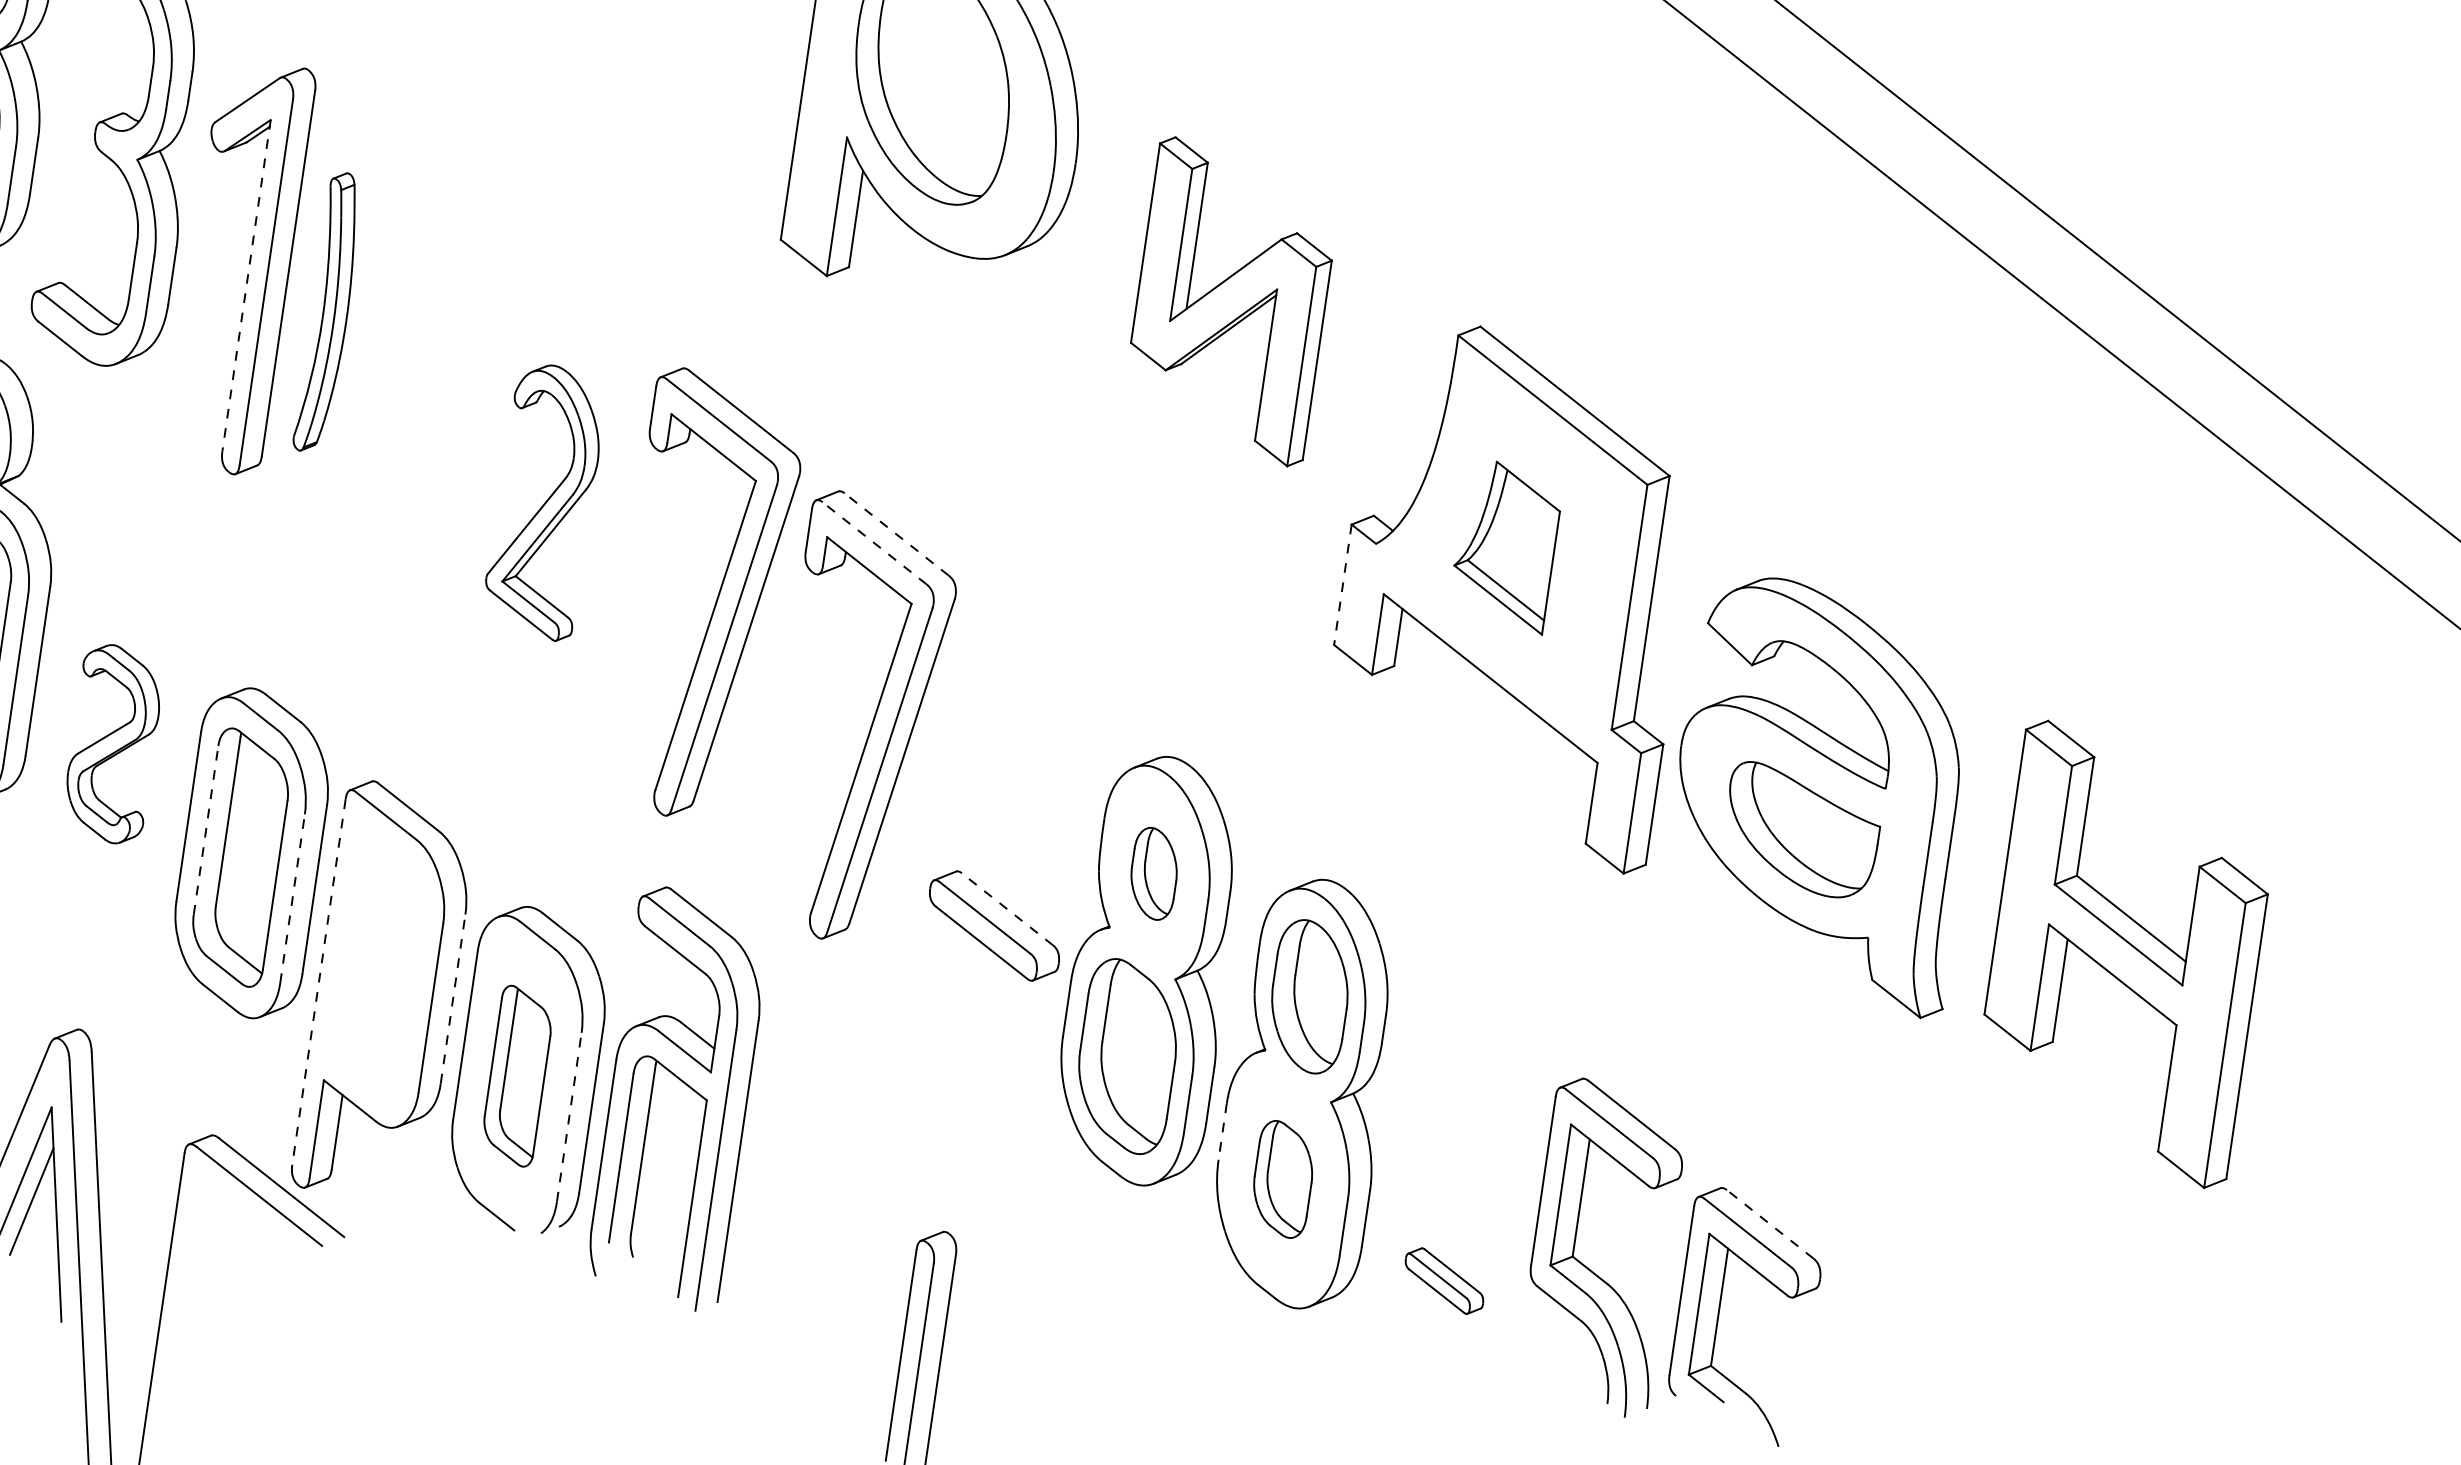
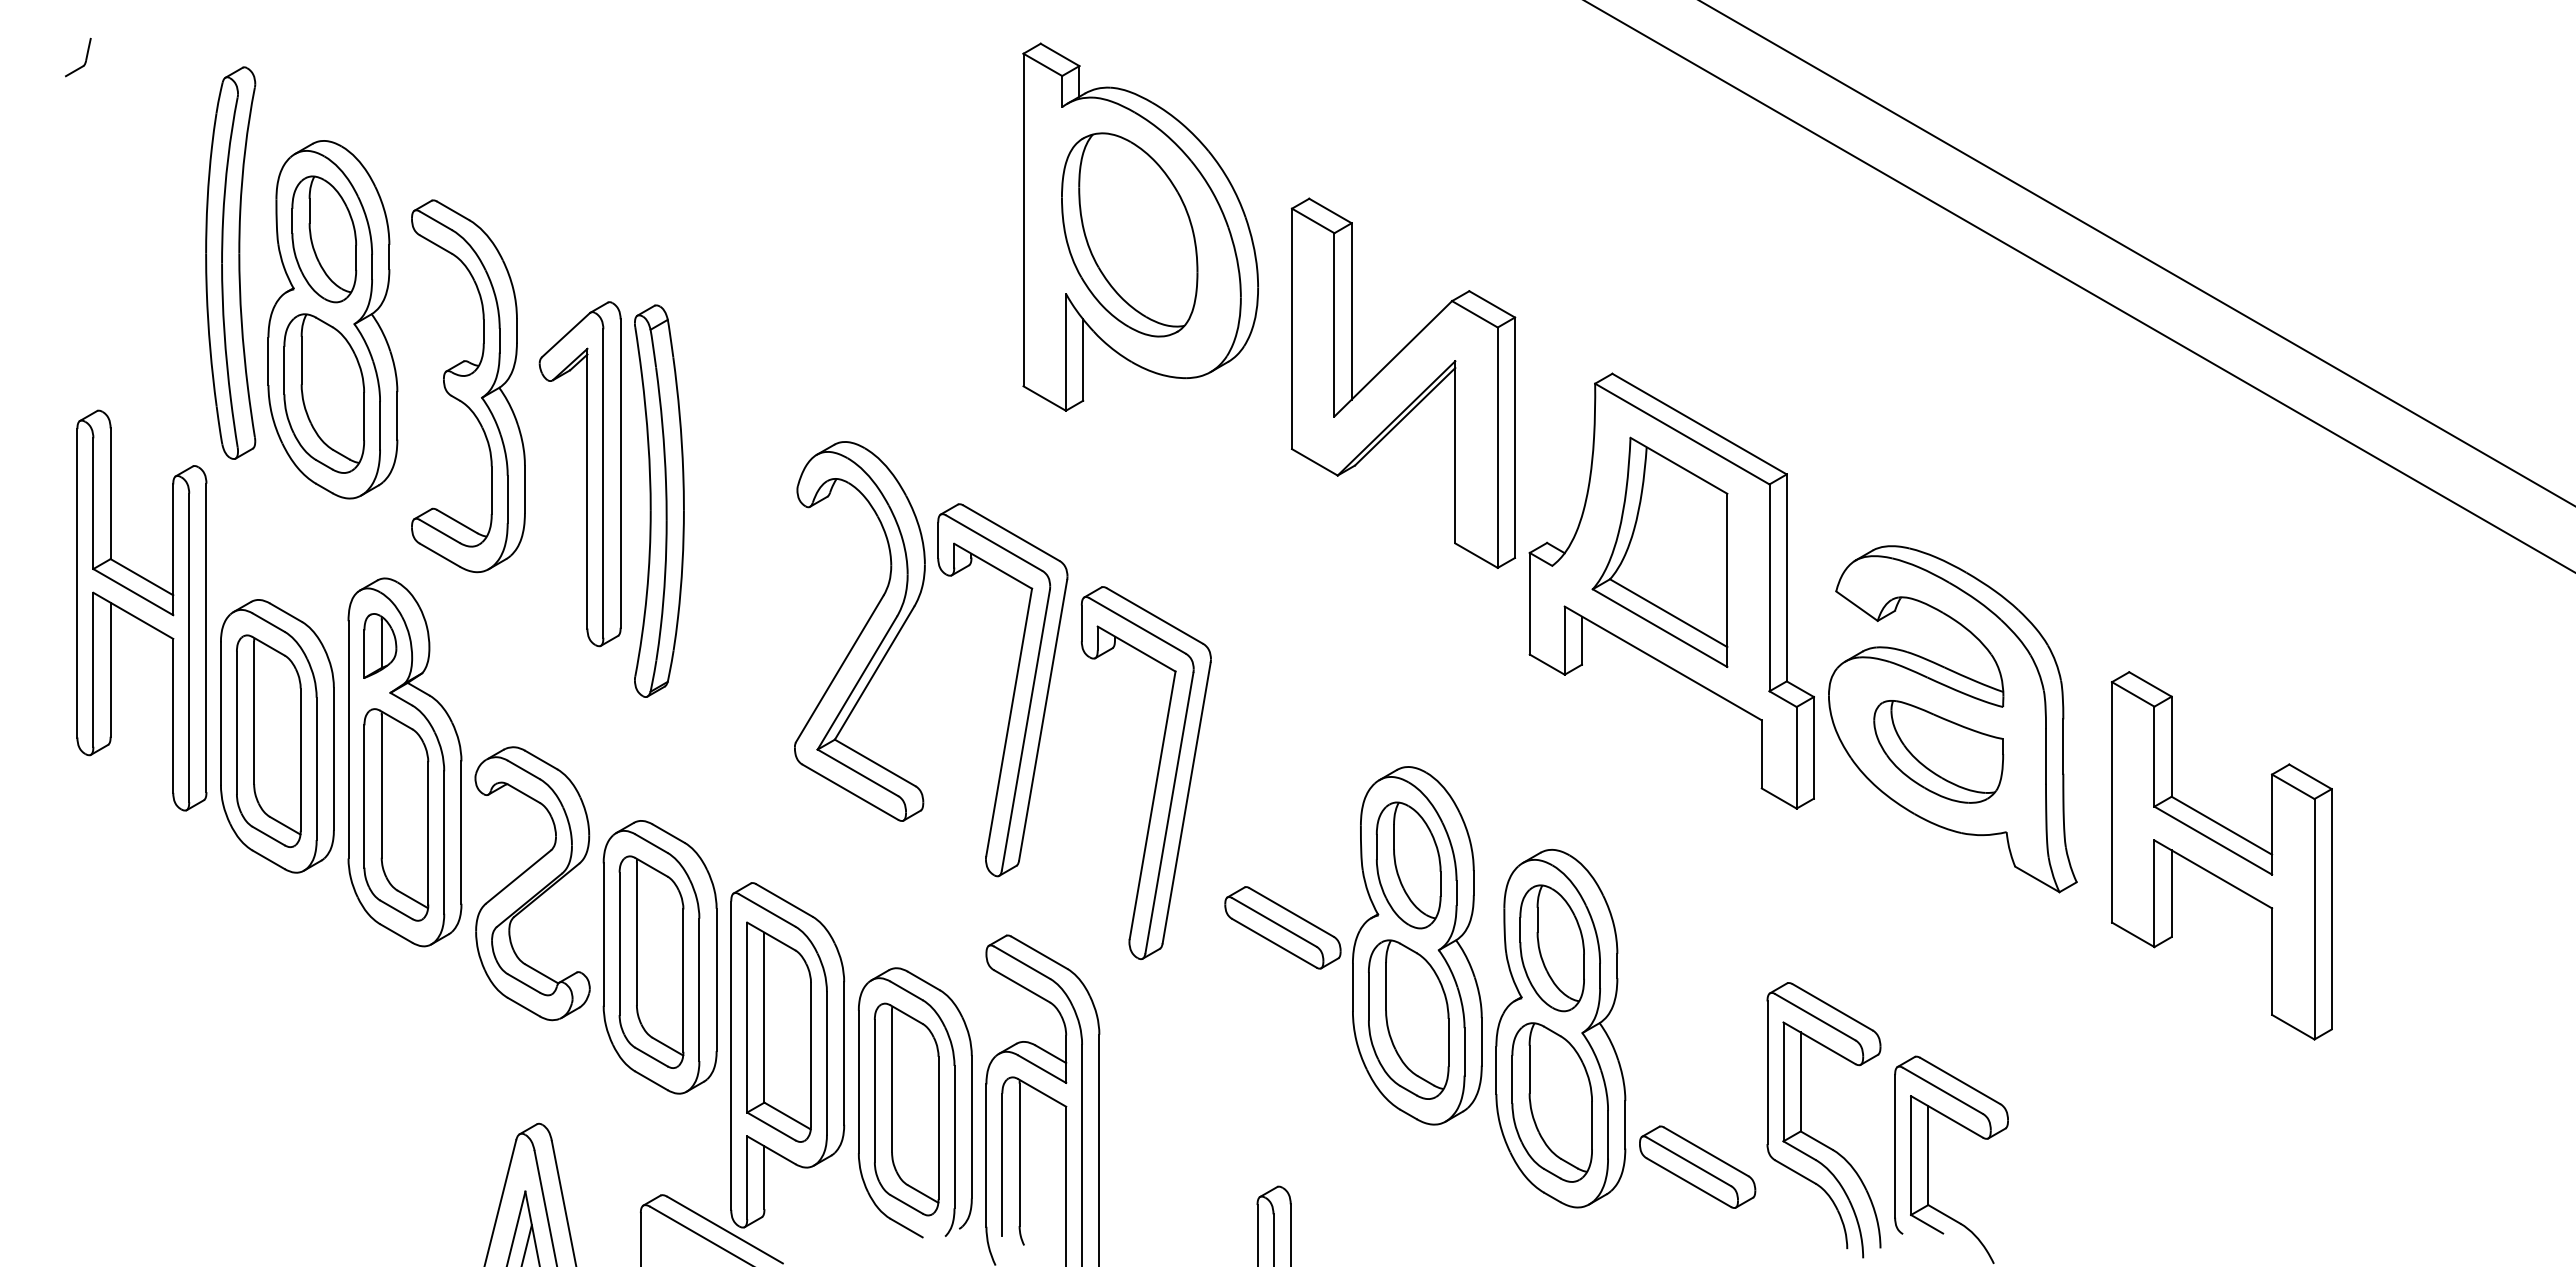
line: (246, 285) -> (587, 488), dashed -> solid
part: (1231, 300) -> (1403, 382), size x1.43
part: (329, 312) -> (659, 500), size x1.67
part: (544, 501) -> (859, 631), size x1.67
line: (896, 533) -> (1154, 615), dashed -> solid
line: (874, 542) -> (1137, 625), dashed -> solid
part: (1505, 545) -> (1659, 551), size x1.67
line: (1342, 584) -> (1529, 603), dashed -> solid
part: (113, 743) -> (532, 883), size x1.67
line: (205, 829) -> (619, 943), dashed -> solid
part: (1153, 873) -> (1408, 865), size x1.67
line: (292, 898) -> (699, 989), dashed -> solid
line: (1007, 909) -> (1291, 912), dashed -> solid
part: (2125, 953) -> (2221, 855), moved
part: (379, 961) -> (778, 1031), added
line: (319, 983) -> (731, 1056), dashed -> solid
line: (453, 997) -> (844, 1052), dashed -> solid
part: (517, 1076) -> (906, 1109), size x1.43
line: (569, 1116) -> (954, 1136), dashed -> solid
line: (1222, 1131) -> (1496, 1070), dashed -> solid
part: (1282, 1179) -> (1551, 1102), size x1.67
line: (1769, 1223) -> (1959, 1080), dashed -> solid
part: (1444, 1280) -> (1697, 1166), size x1.67

